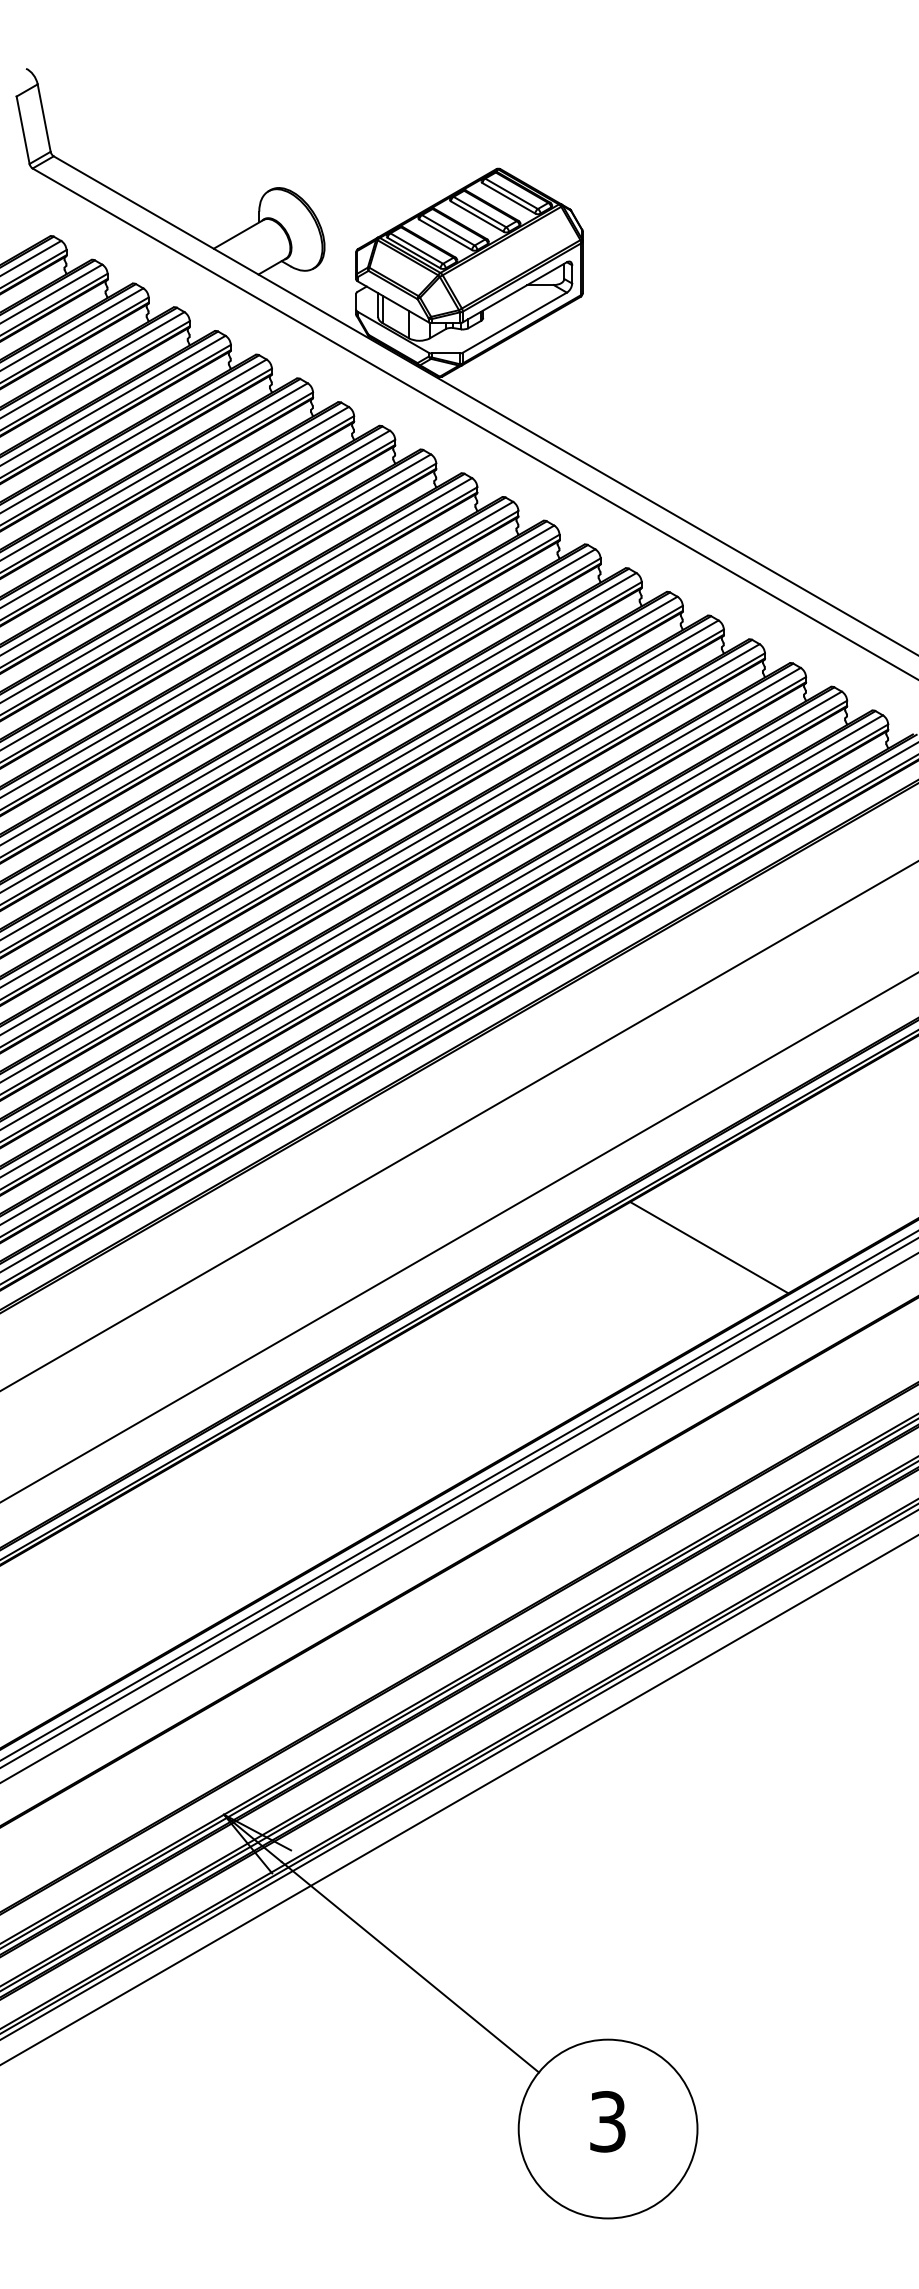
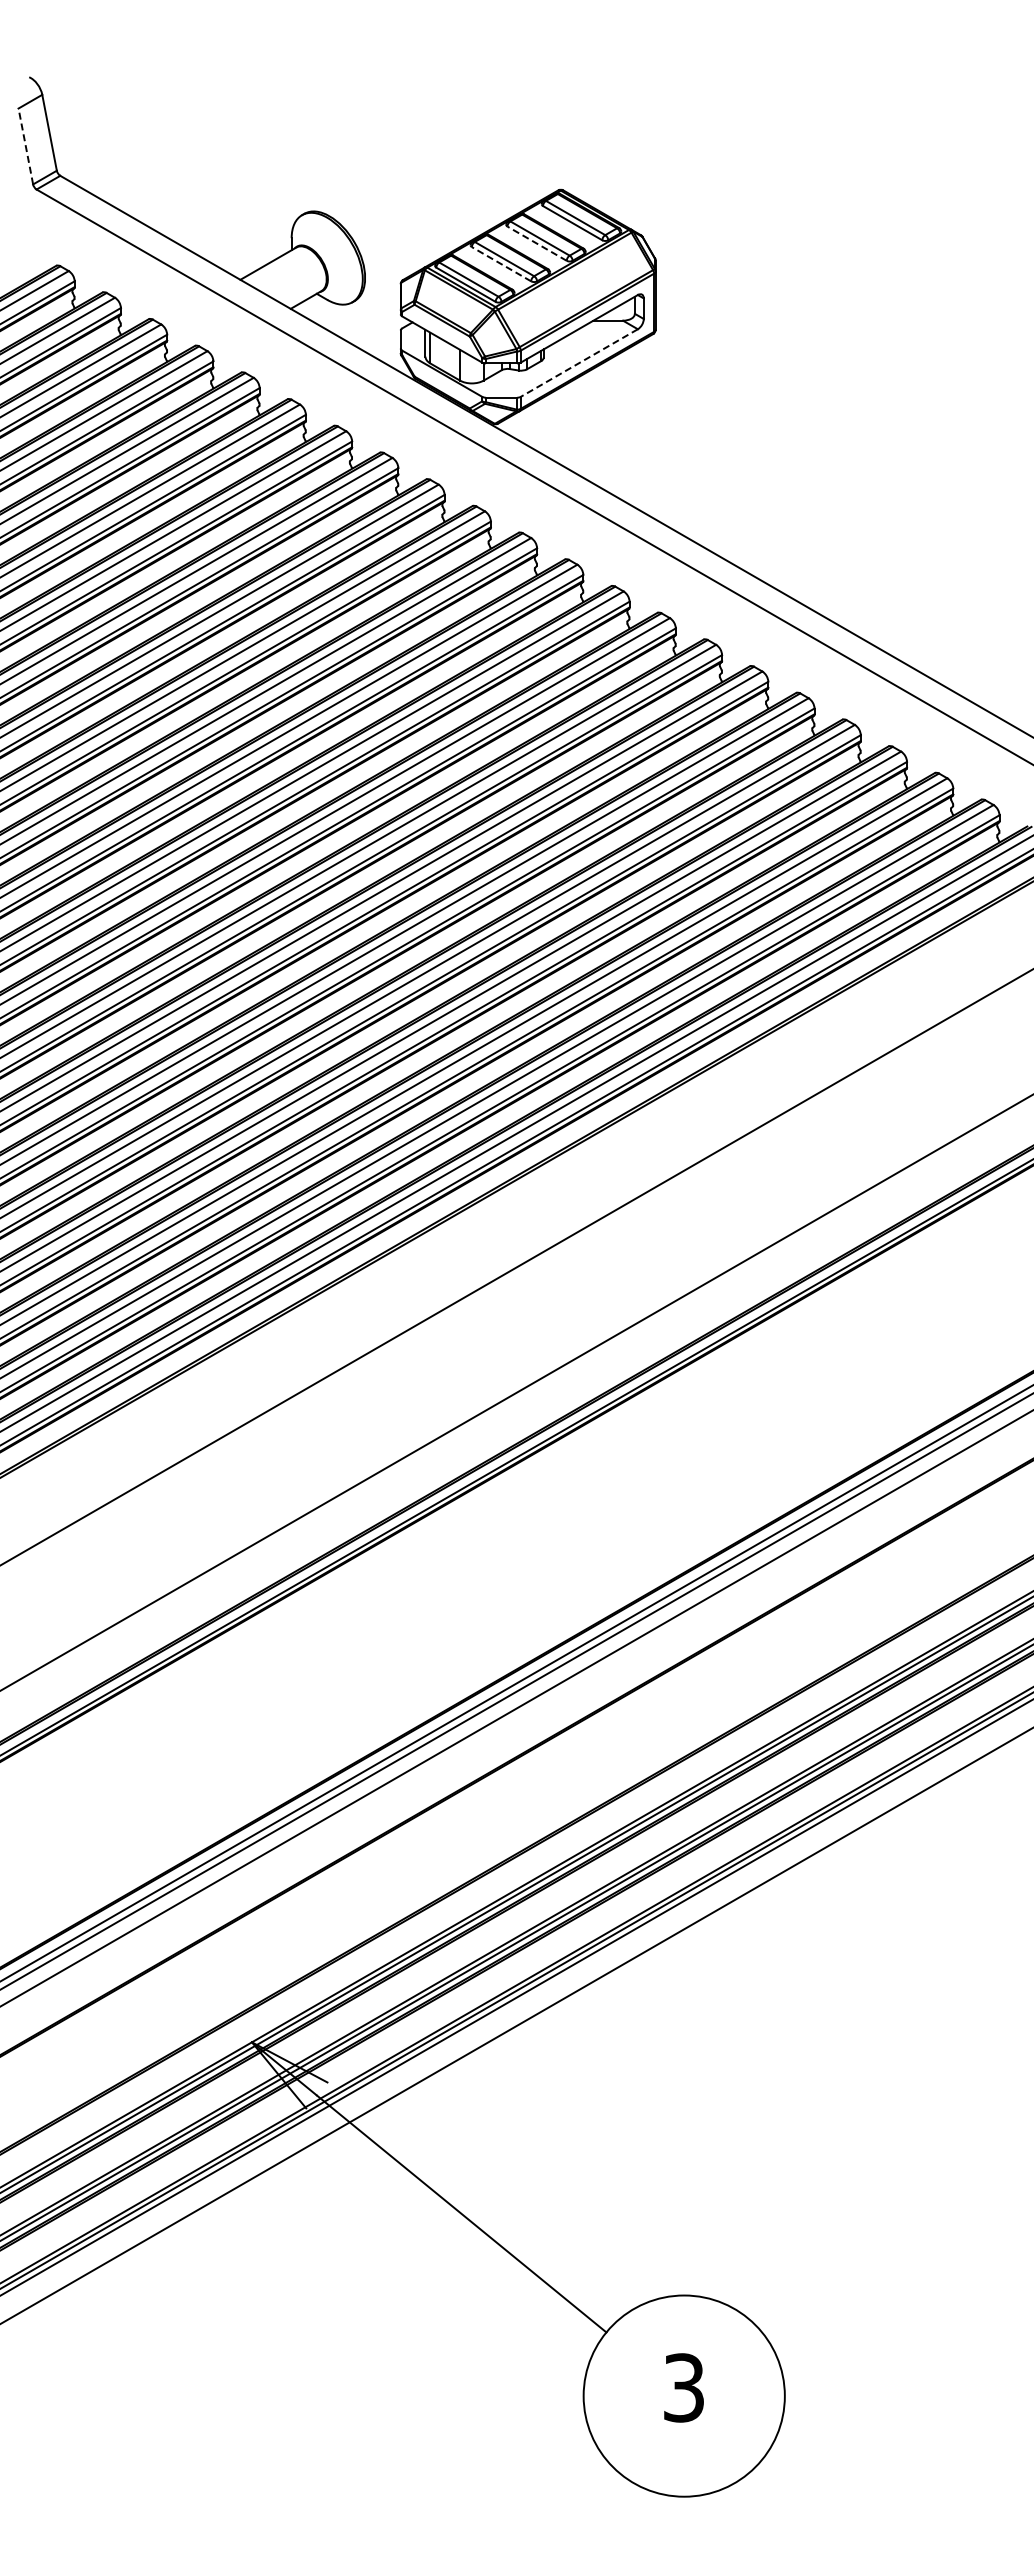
line: (22, 130) -> (25, 146), solid -> dashed
line: (476, 216) -> (536, 243), solid -> dashed
line: (445, 234) -> (501, 263), solid -> dashed
line: (515, 323) -> (579, 363), solid -> dashed
line: (709, 1247) -> (798, 1403), removed

